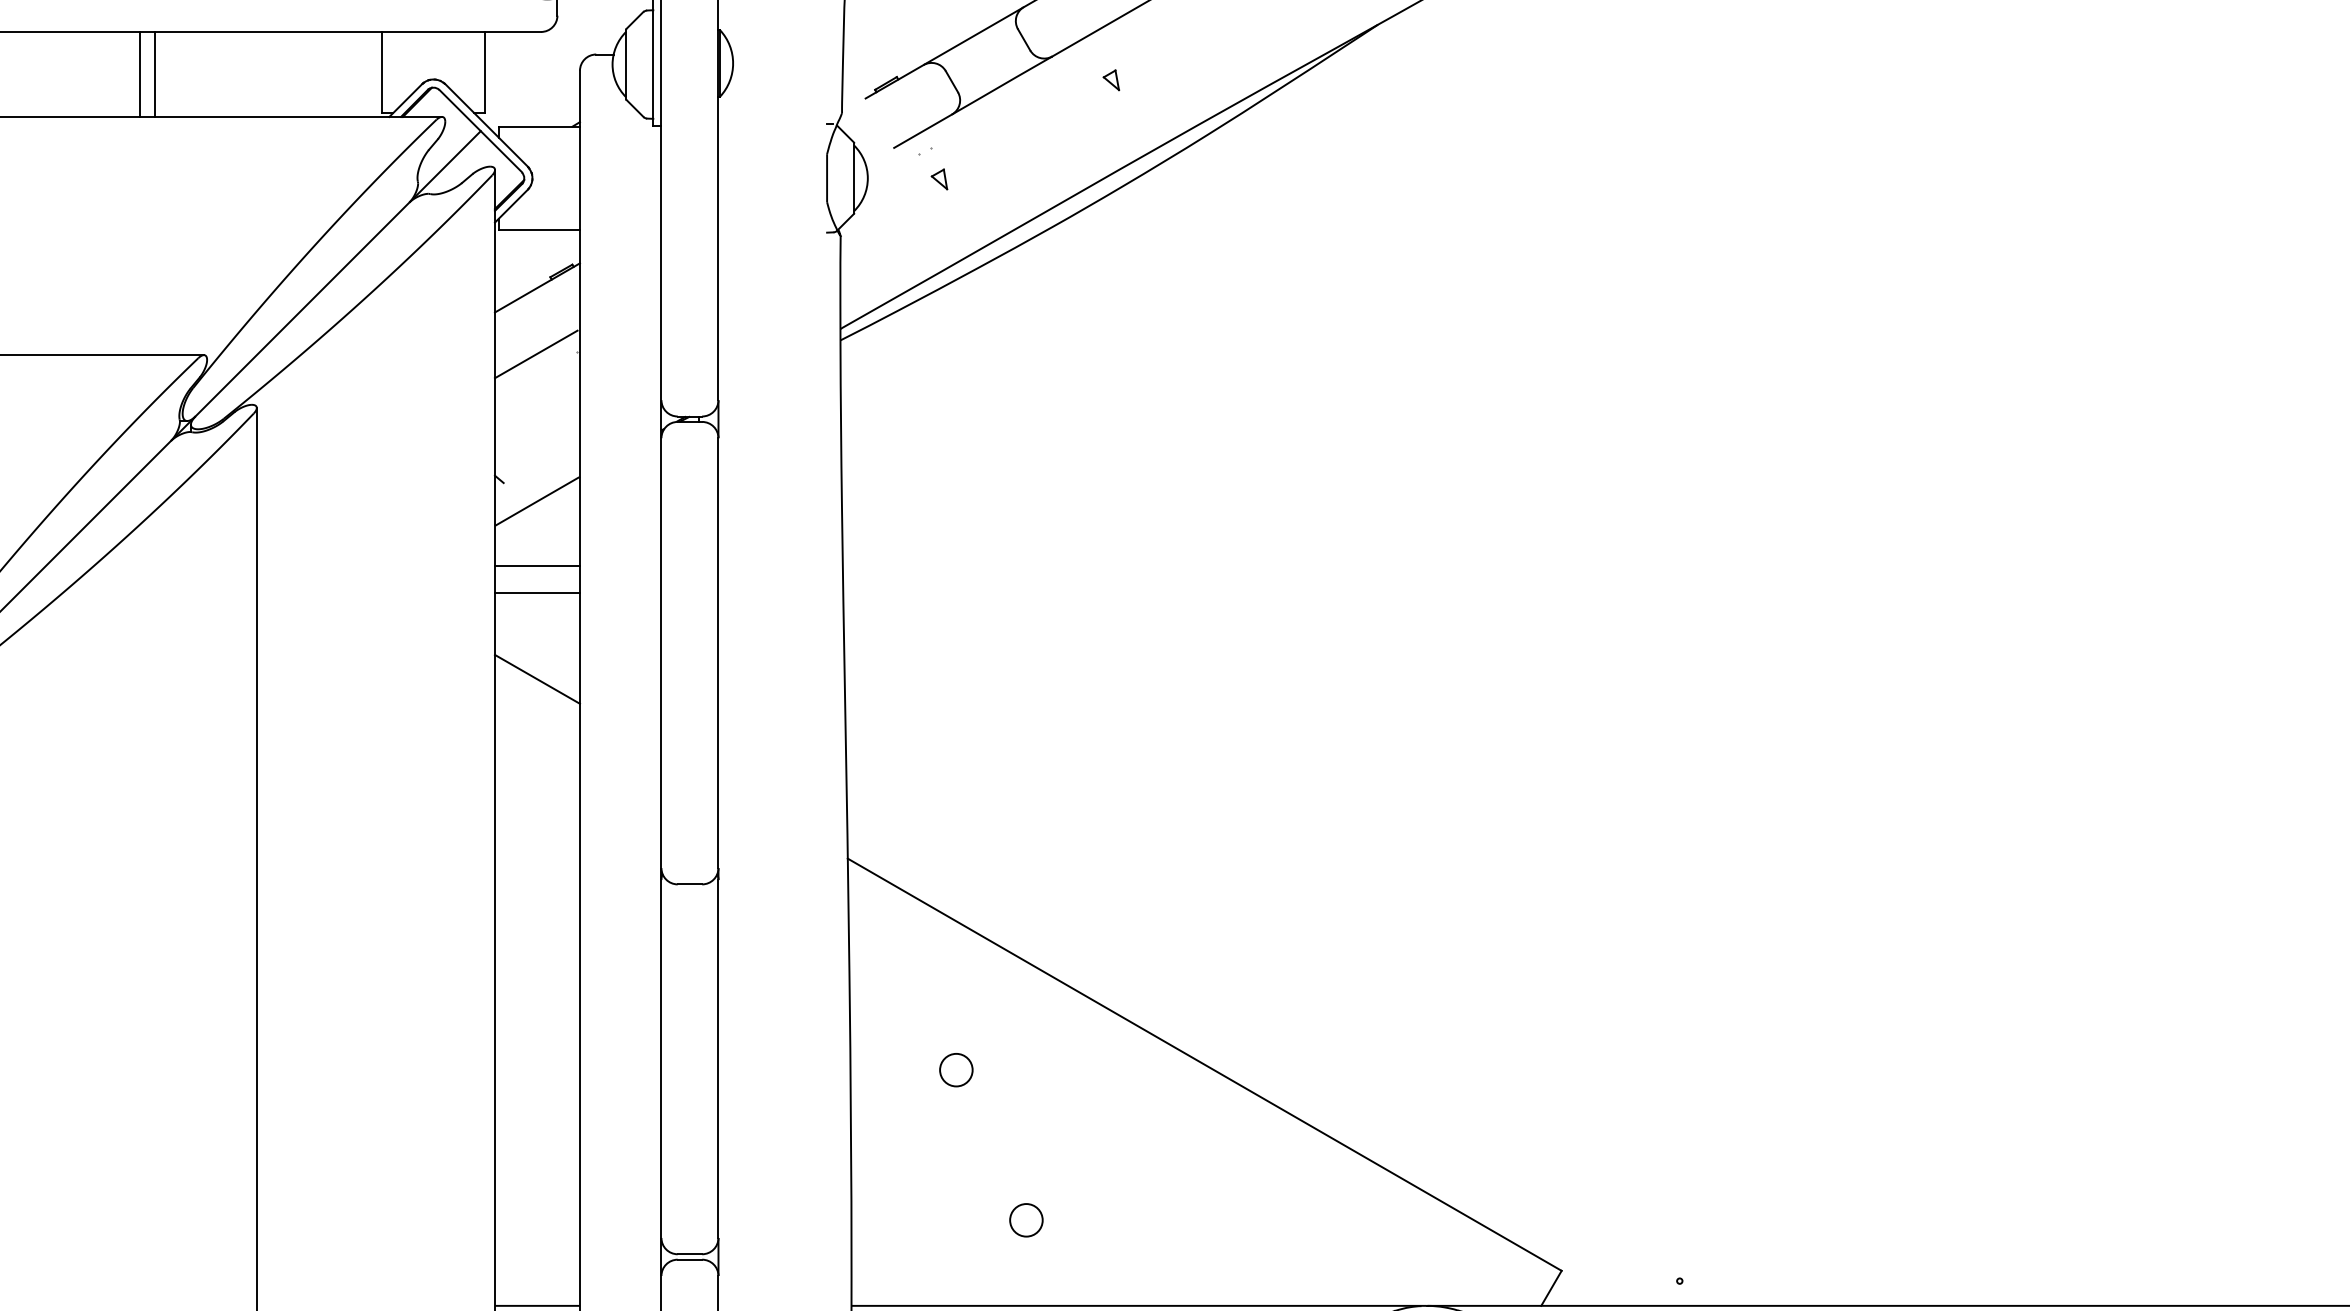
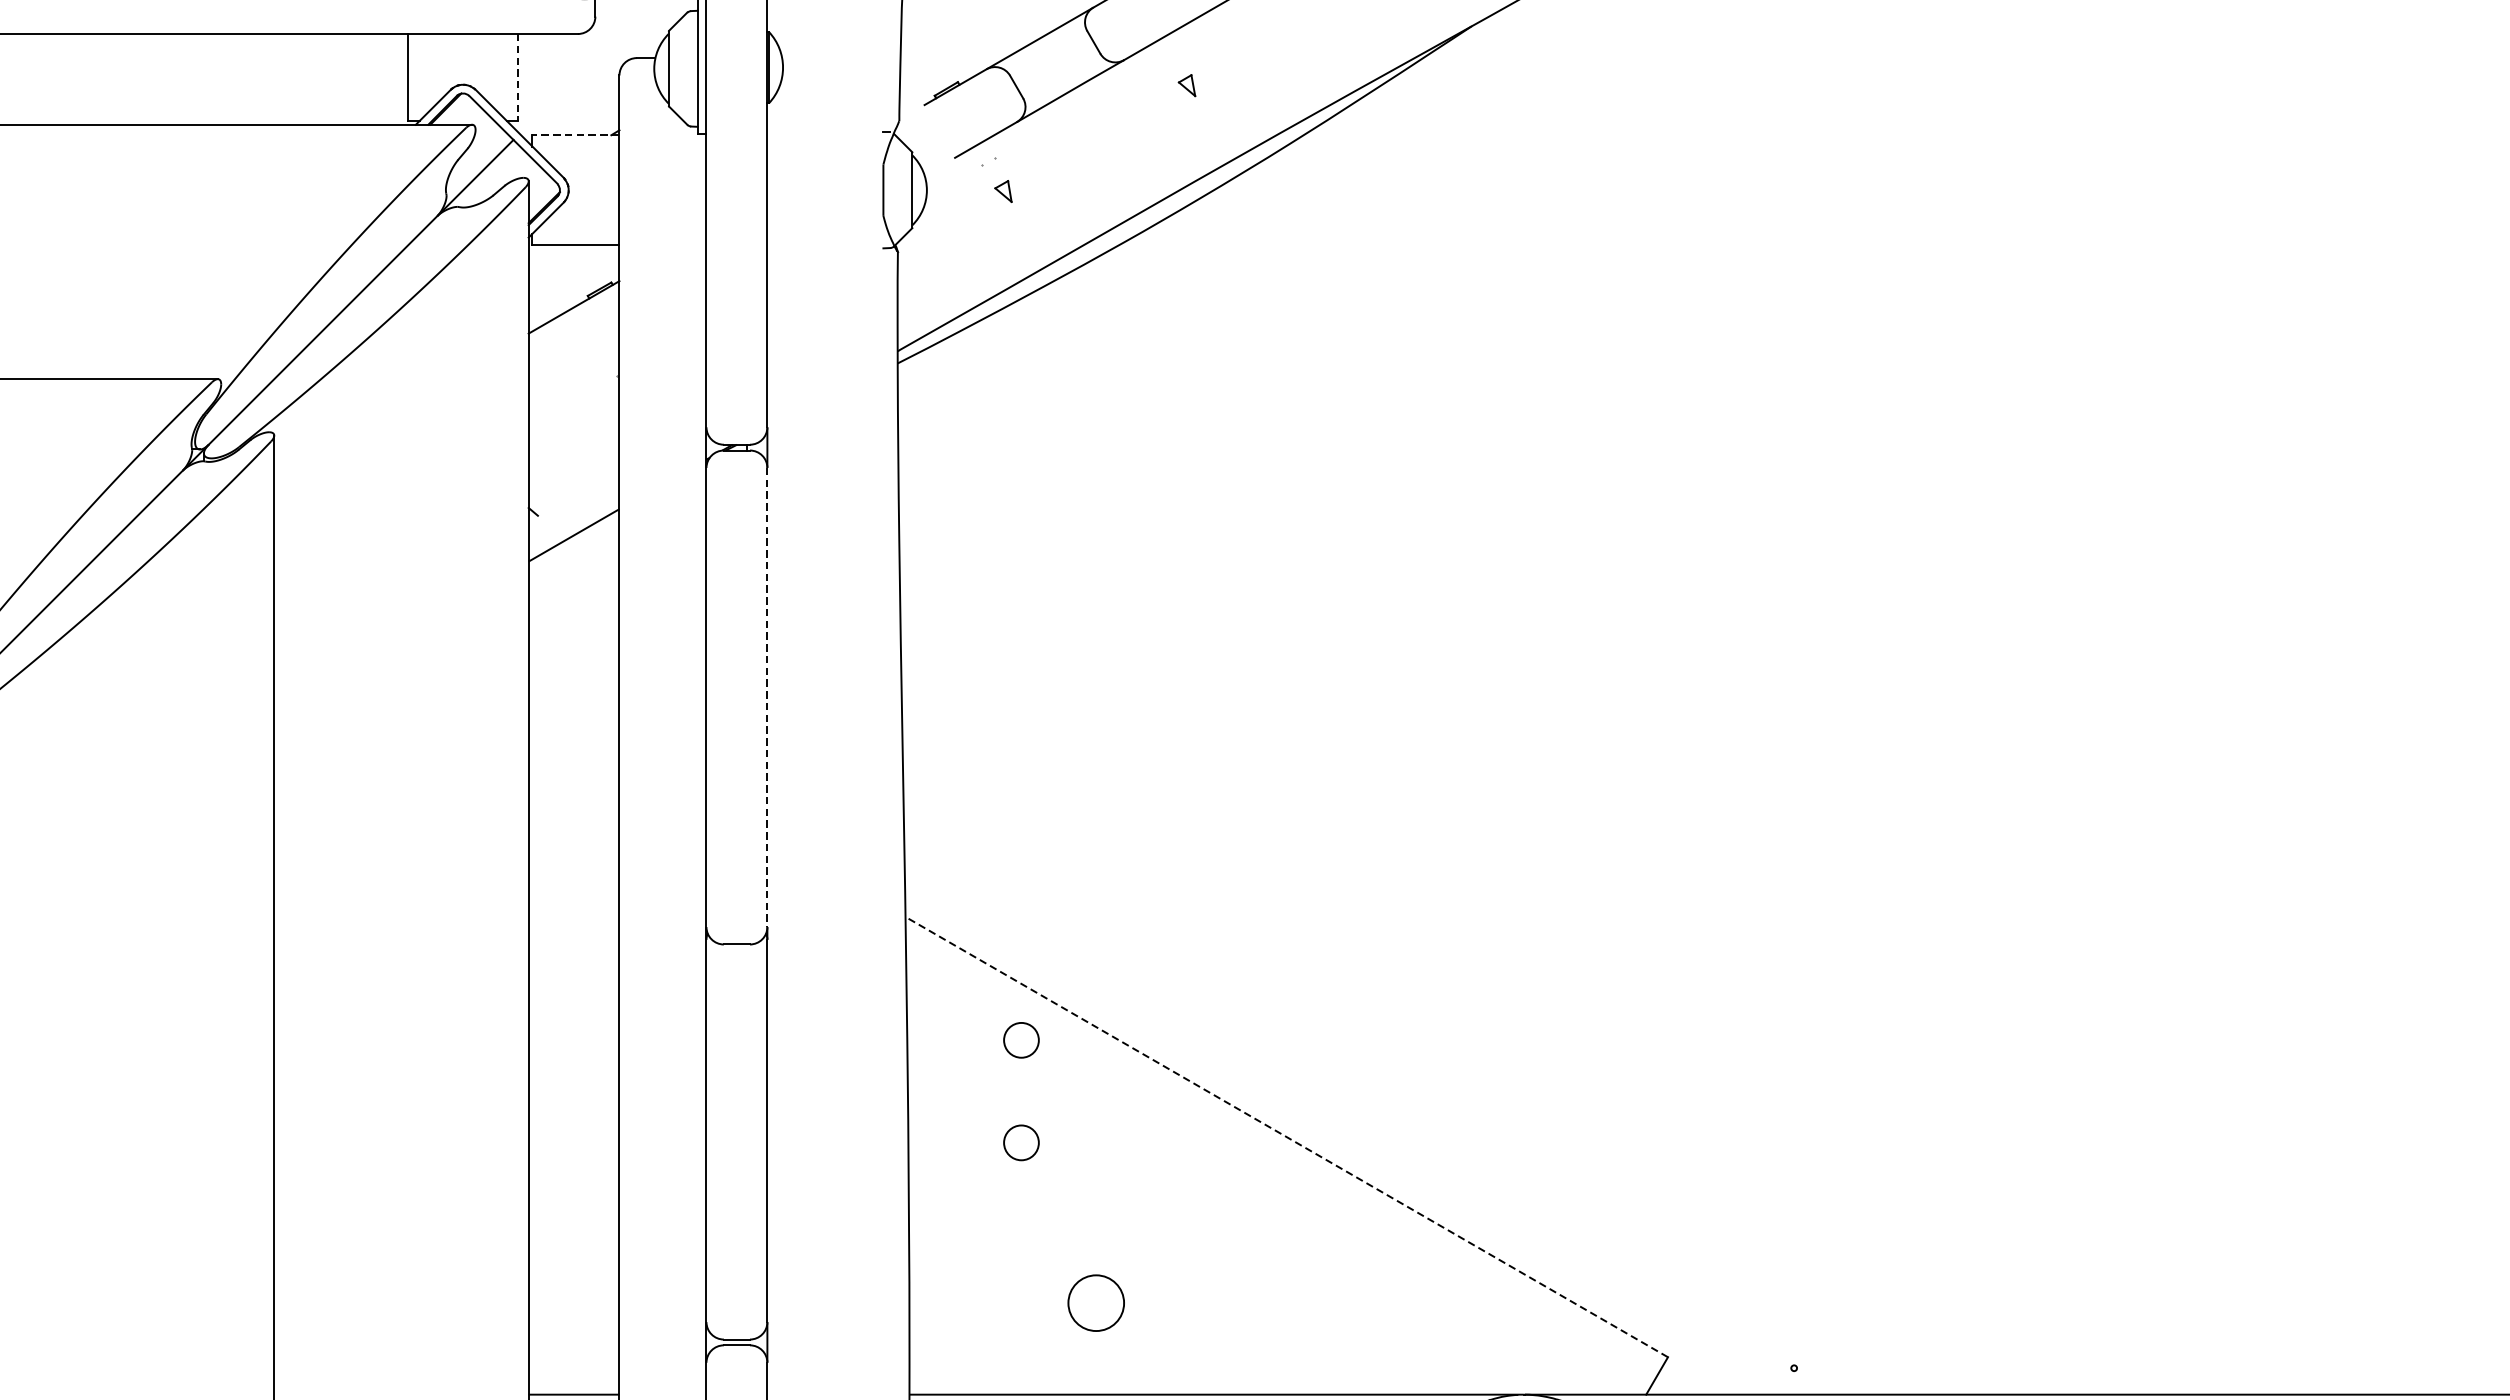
line: (485, 72) -> (518, 77), solid -> dashed
line: (139, 73) -> (148, 78), removed
line: (154, 73) -> (165, 78), removed
line: (539, 126) -> (576, 134), solid -> dashed
line: (535, 354) -> (571, 378), removed
line: (536, 565) -> (573, 603), removed
line: (536, 593) -> (573, 633), removed
line: (718, 653) -> (767, 697), solid -> dashed
line: (536, 678) -> (573, 724), removed
circle: (956, 974) -> (1021, 1040), added
line: (1204, 1064) -> (1286, 1136), solid -> dashed
circle: (1026, 1220) -> (1096, 1303), size x1.6

